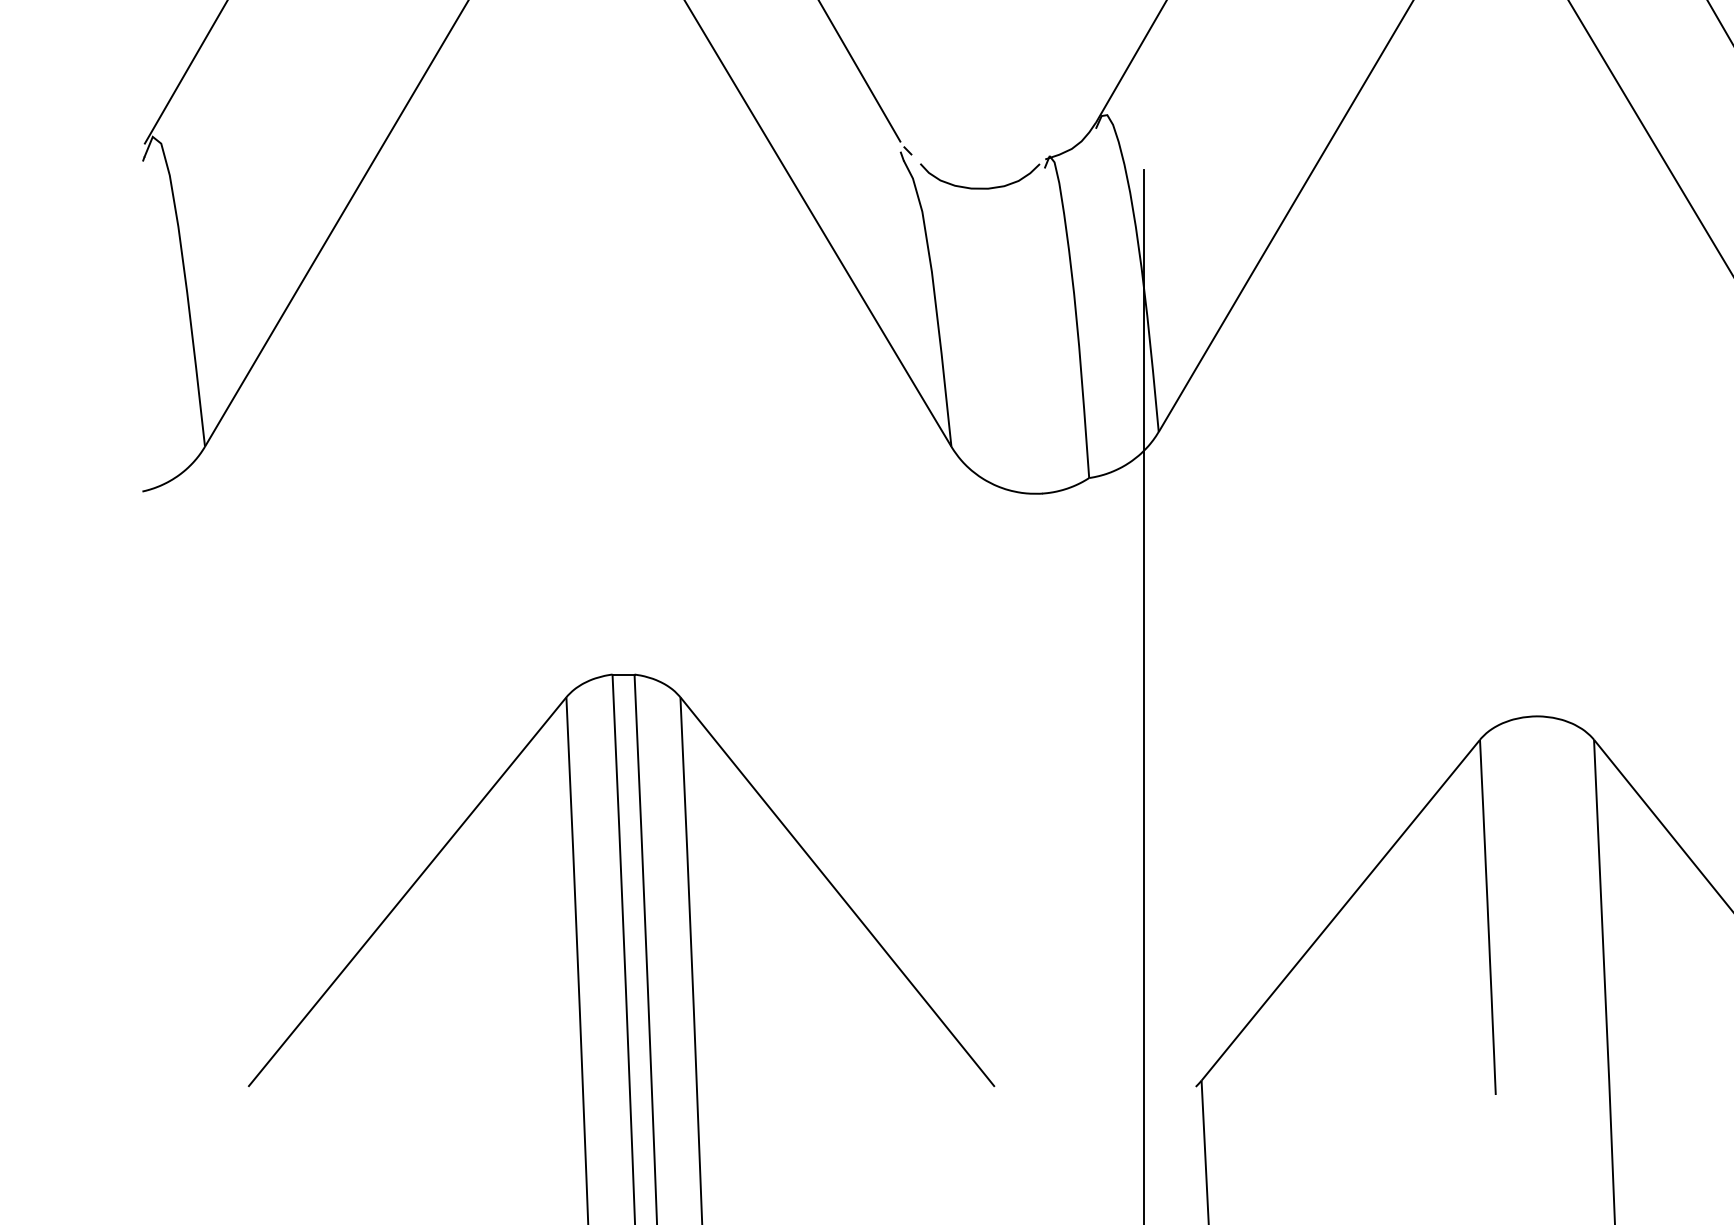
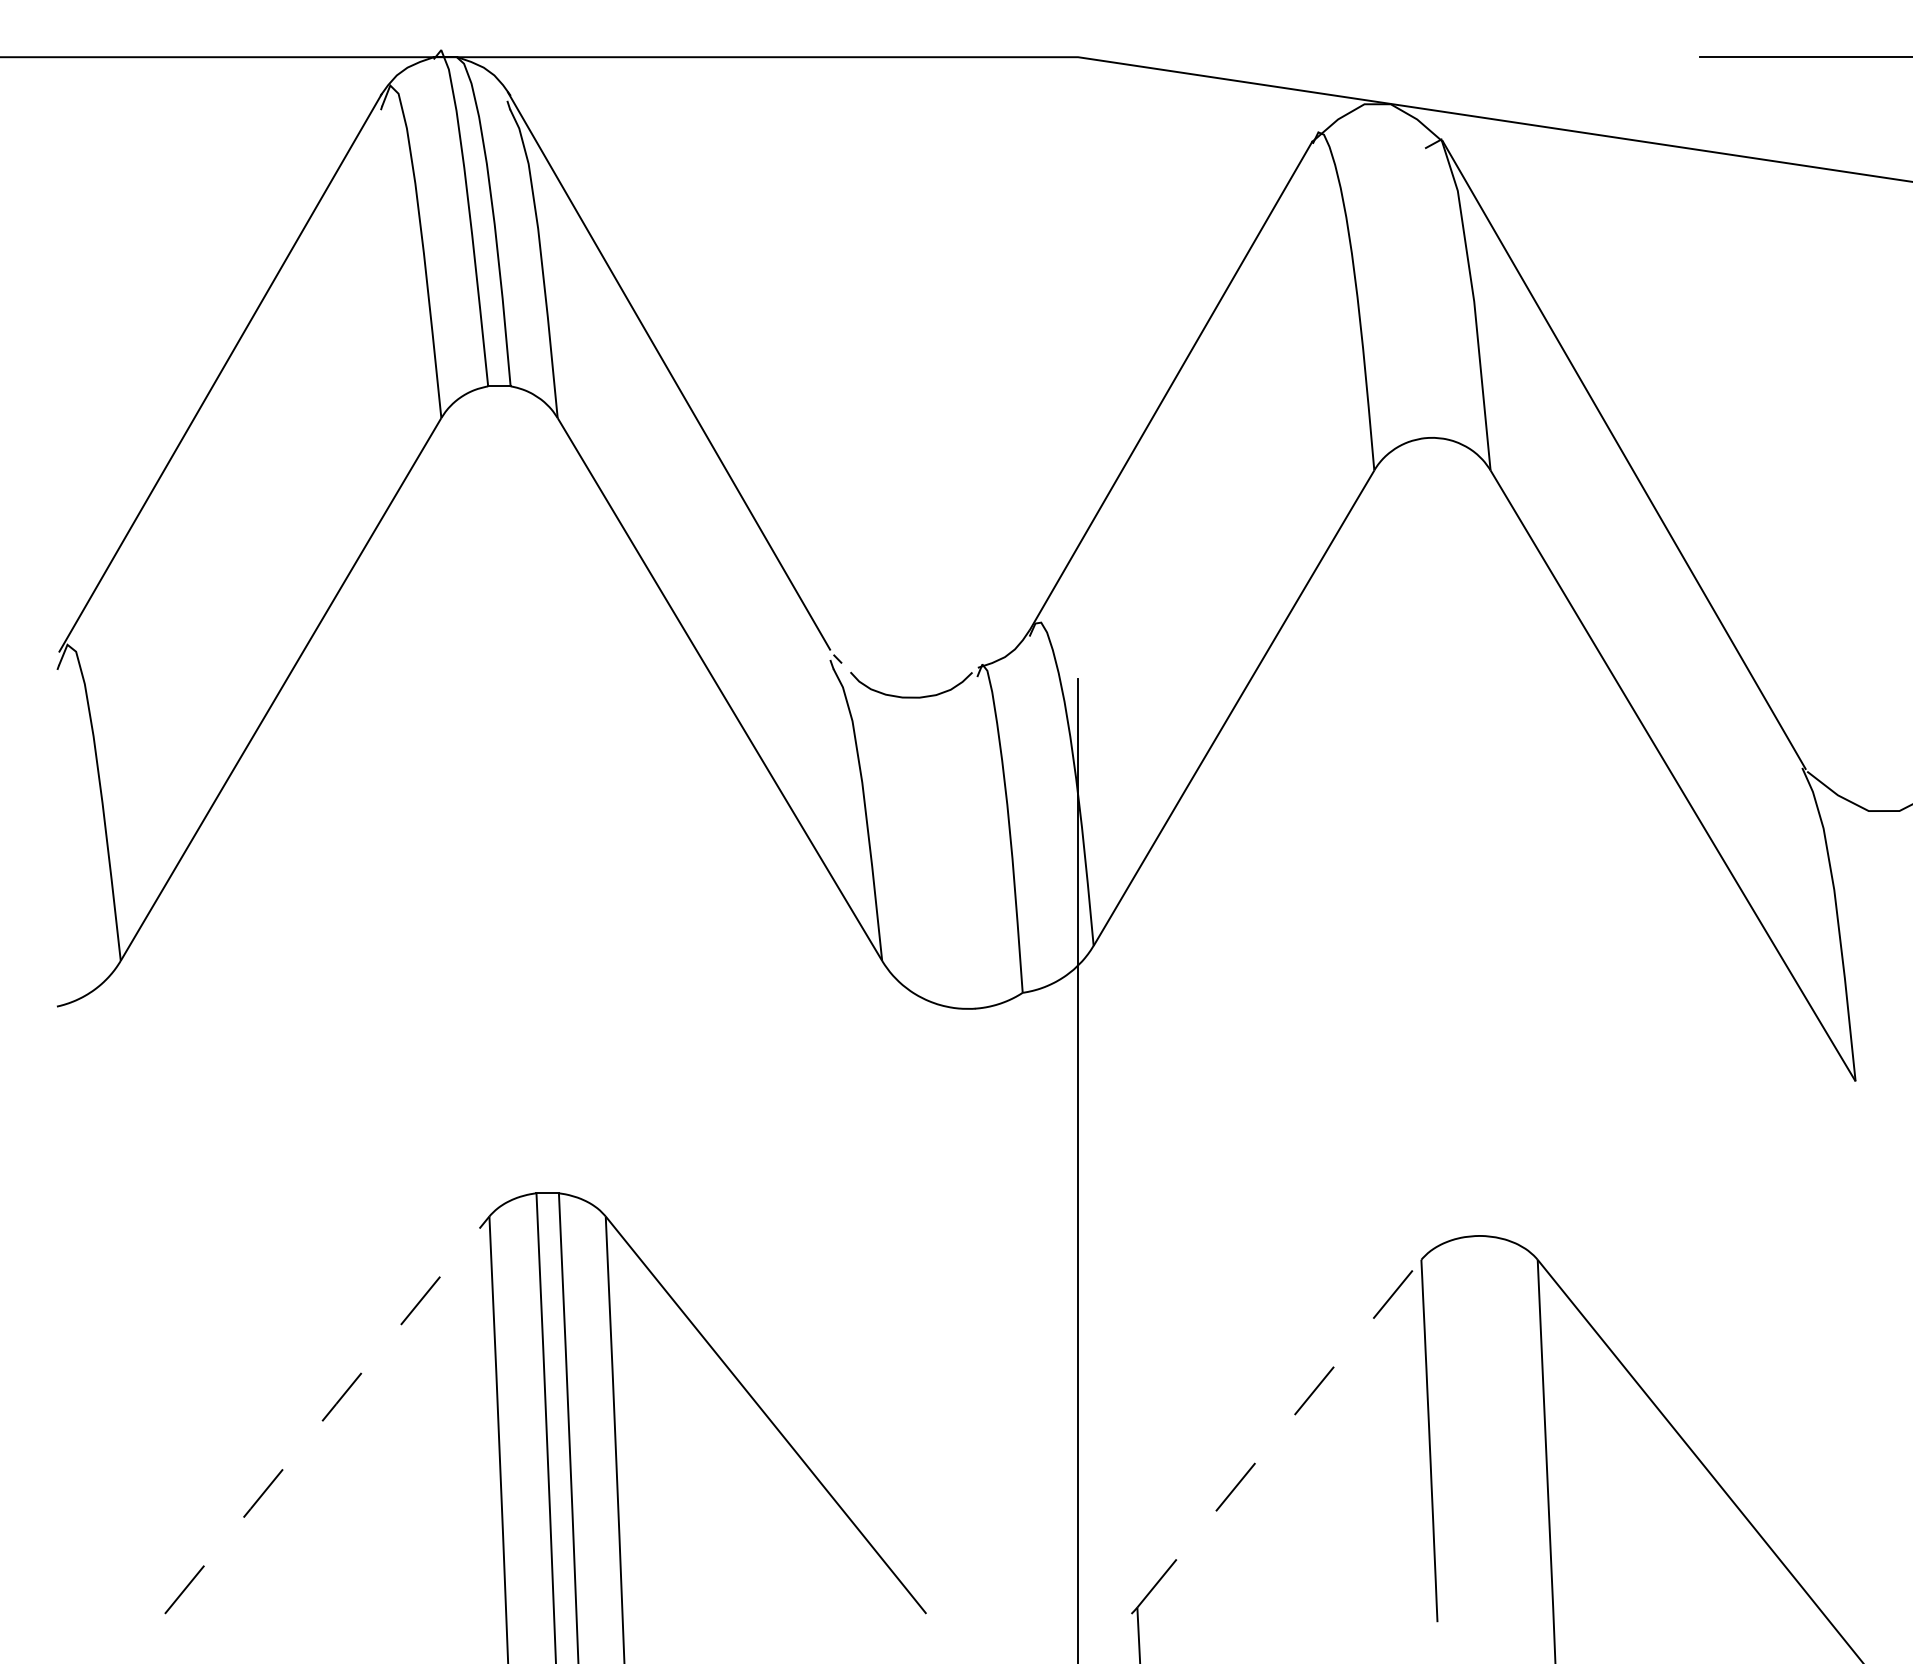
line: (407, 891) -> (327, 1414), solid -> dashed
line: (1340, 911) -> (1279, 1434), solid -> dashed

